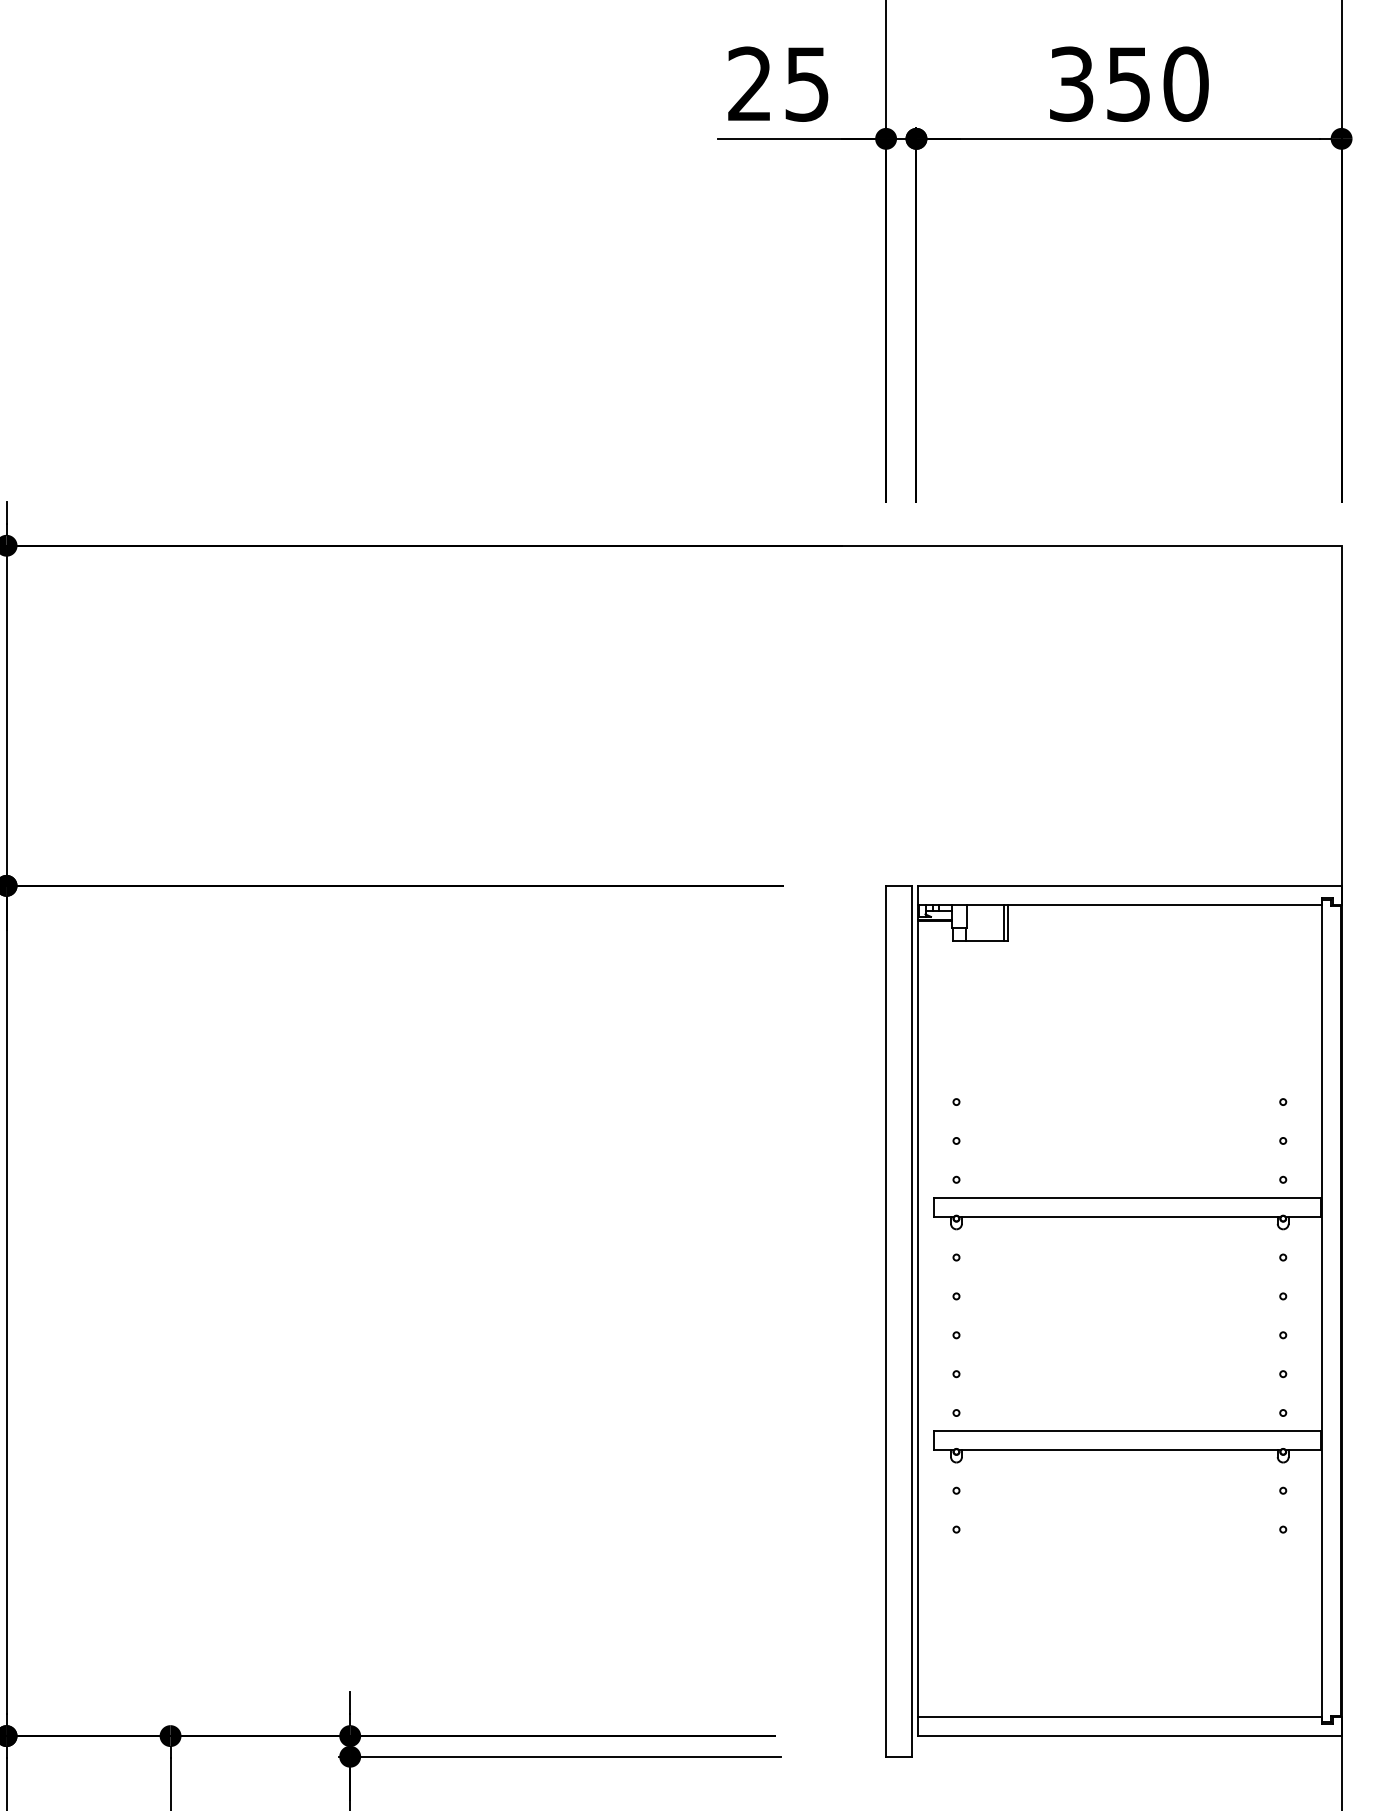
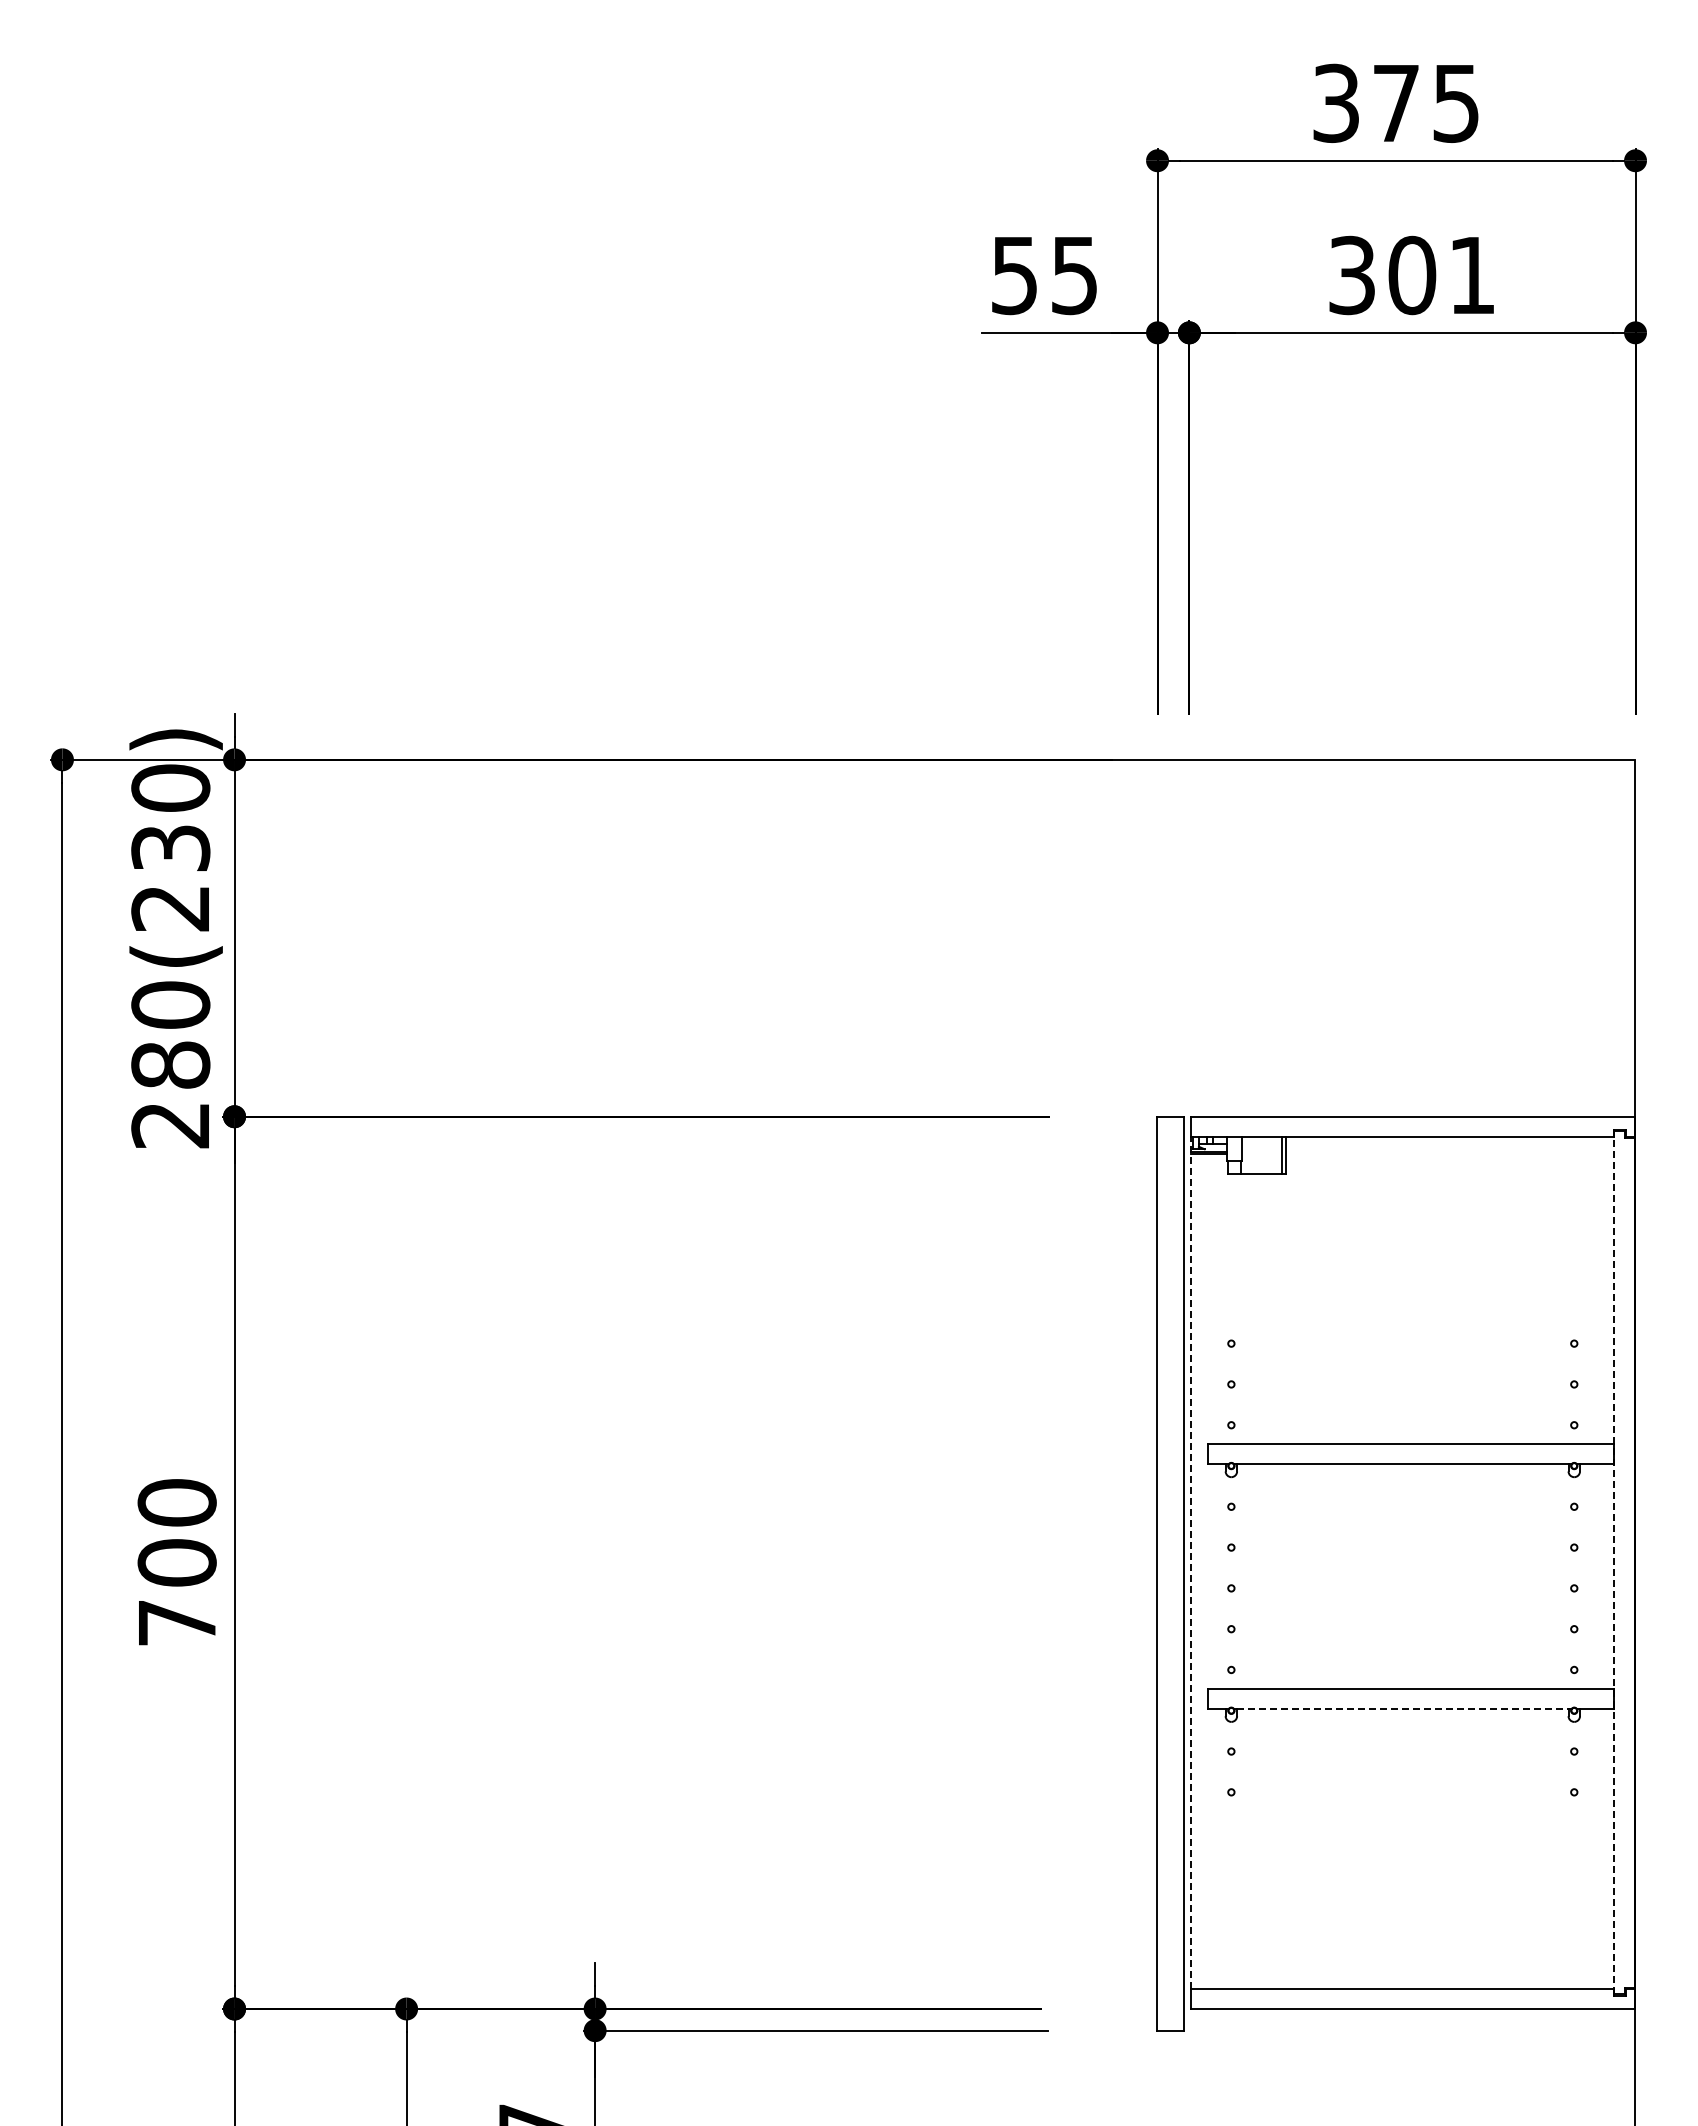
text: (748, 84) -> (1013, 275), 25 -> 55
text: (1157, 84) -> (1442, 275), 350 -> 301
line: (917, 1310) -> (1190, 1562), solid -> dashed
line: (1321, 1310) -> (1614, 1562), solid -> dashed
line: (1119, 1450) -> (1402, 1709), solid -> dashed

